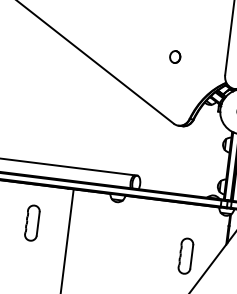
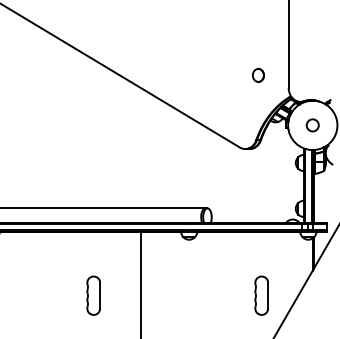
part: (175, 57) -> (258, 75), moved
part: (32, 222) -> (93, 295), moved
part: (185, 255) -> (261, 295), moved

